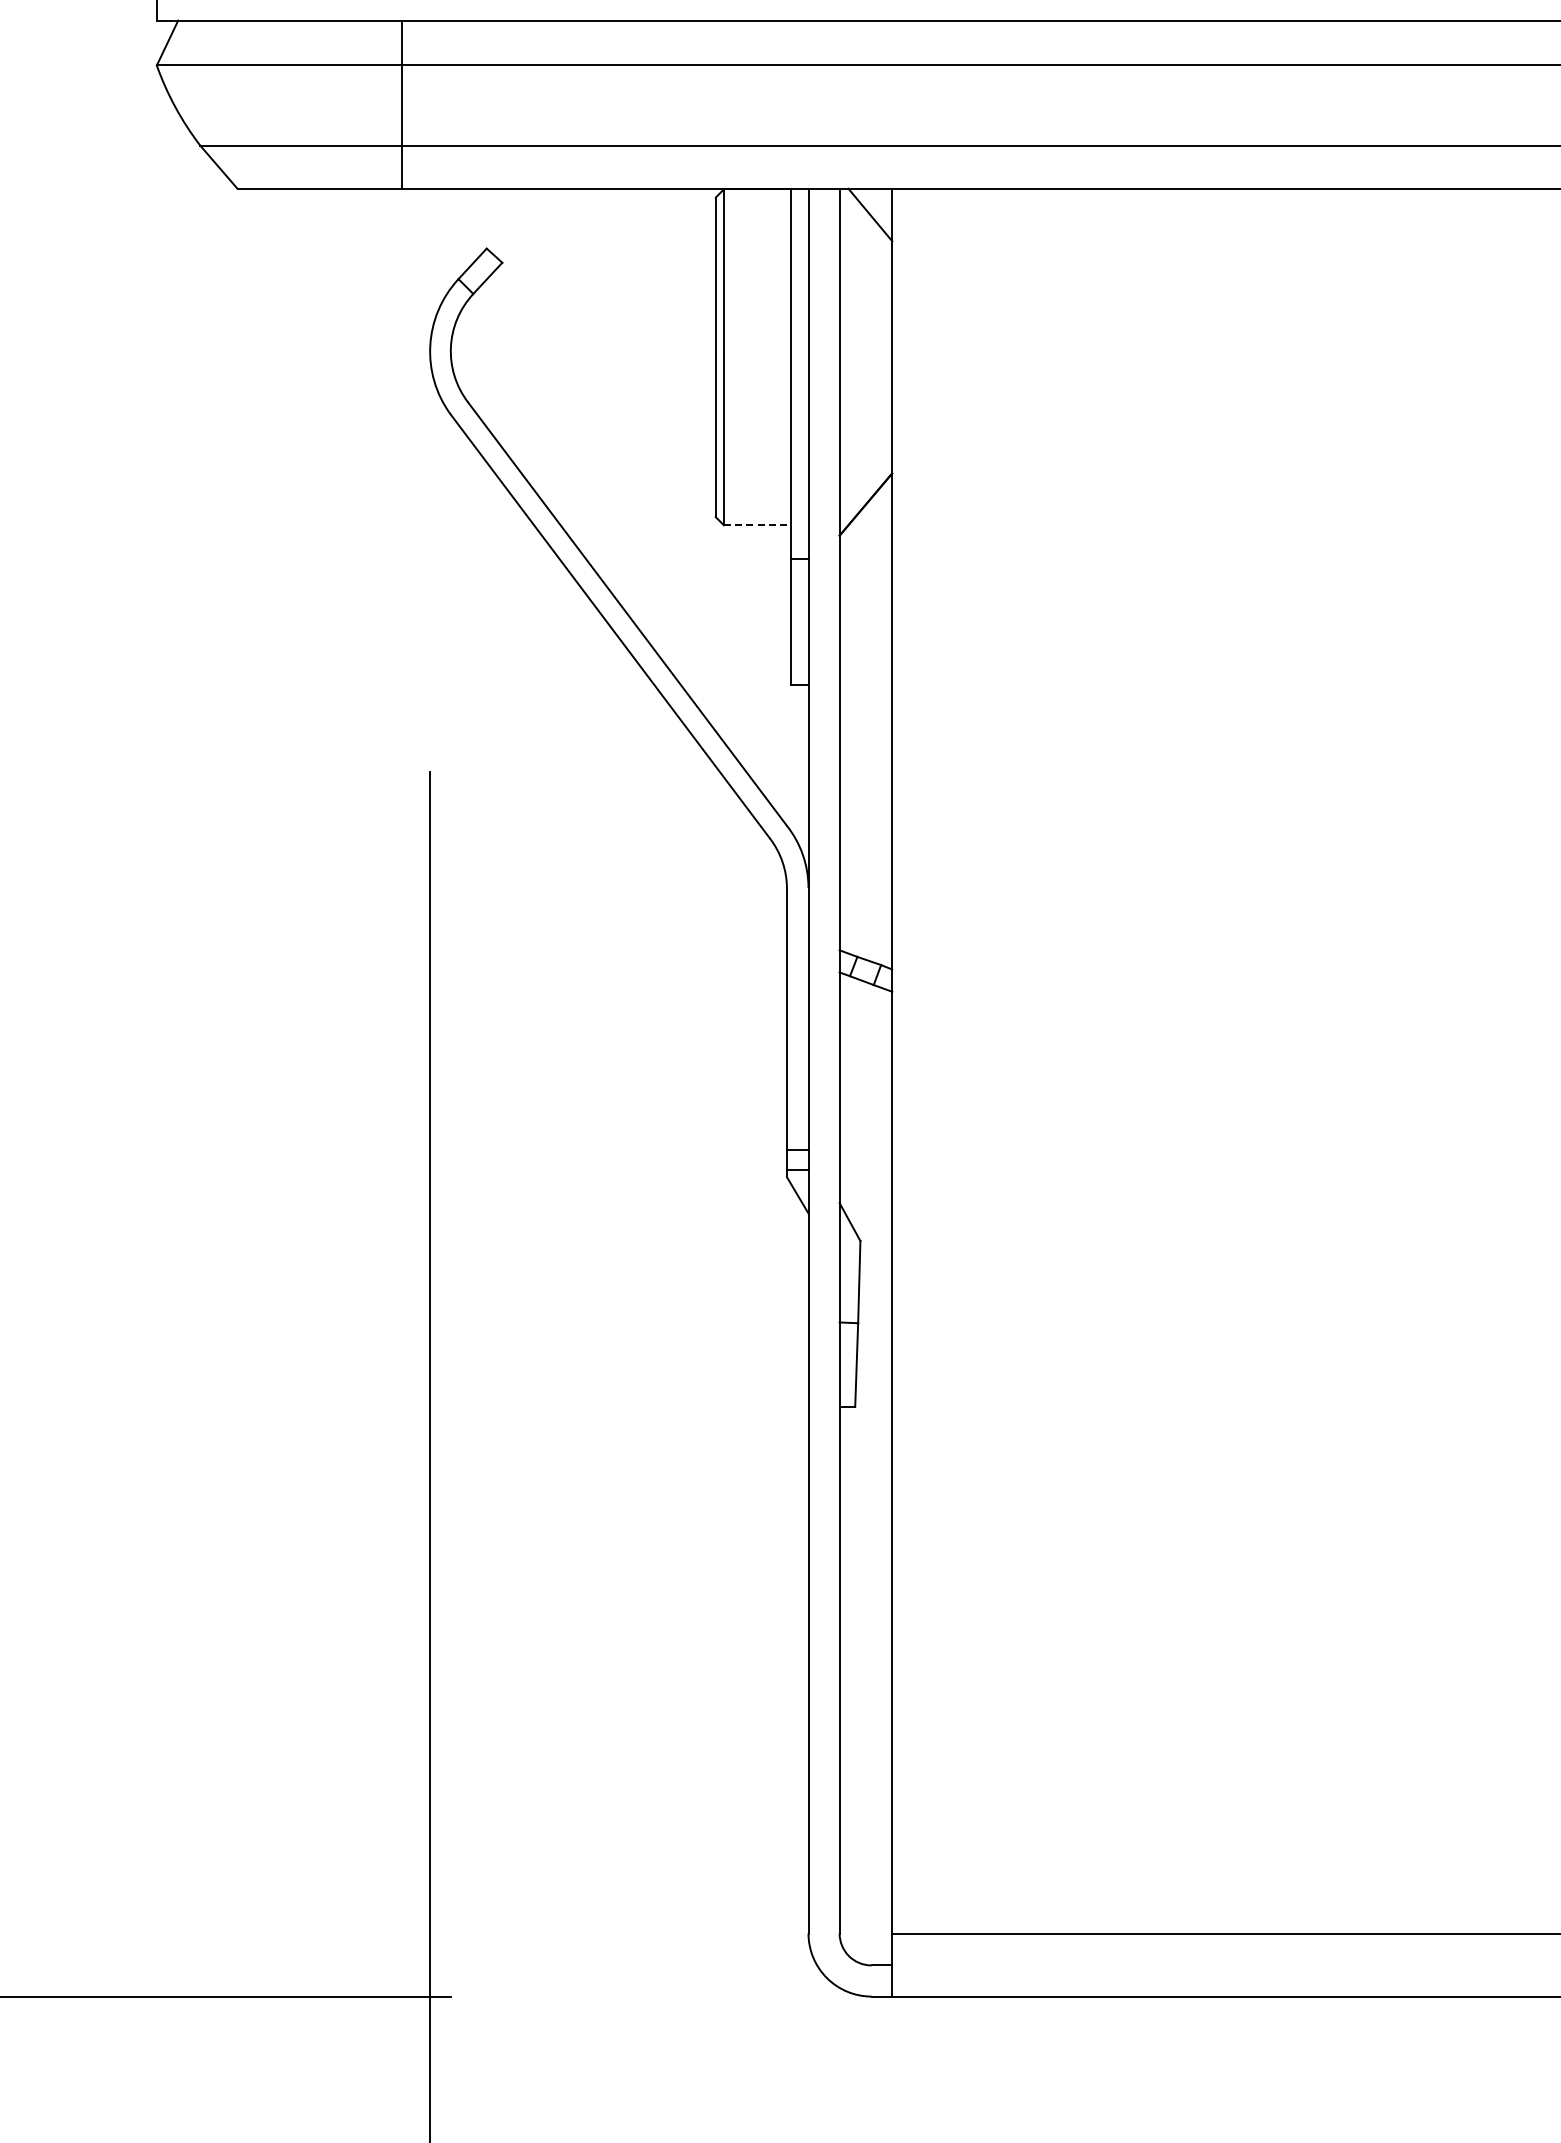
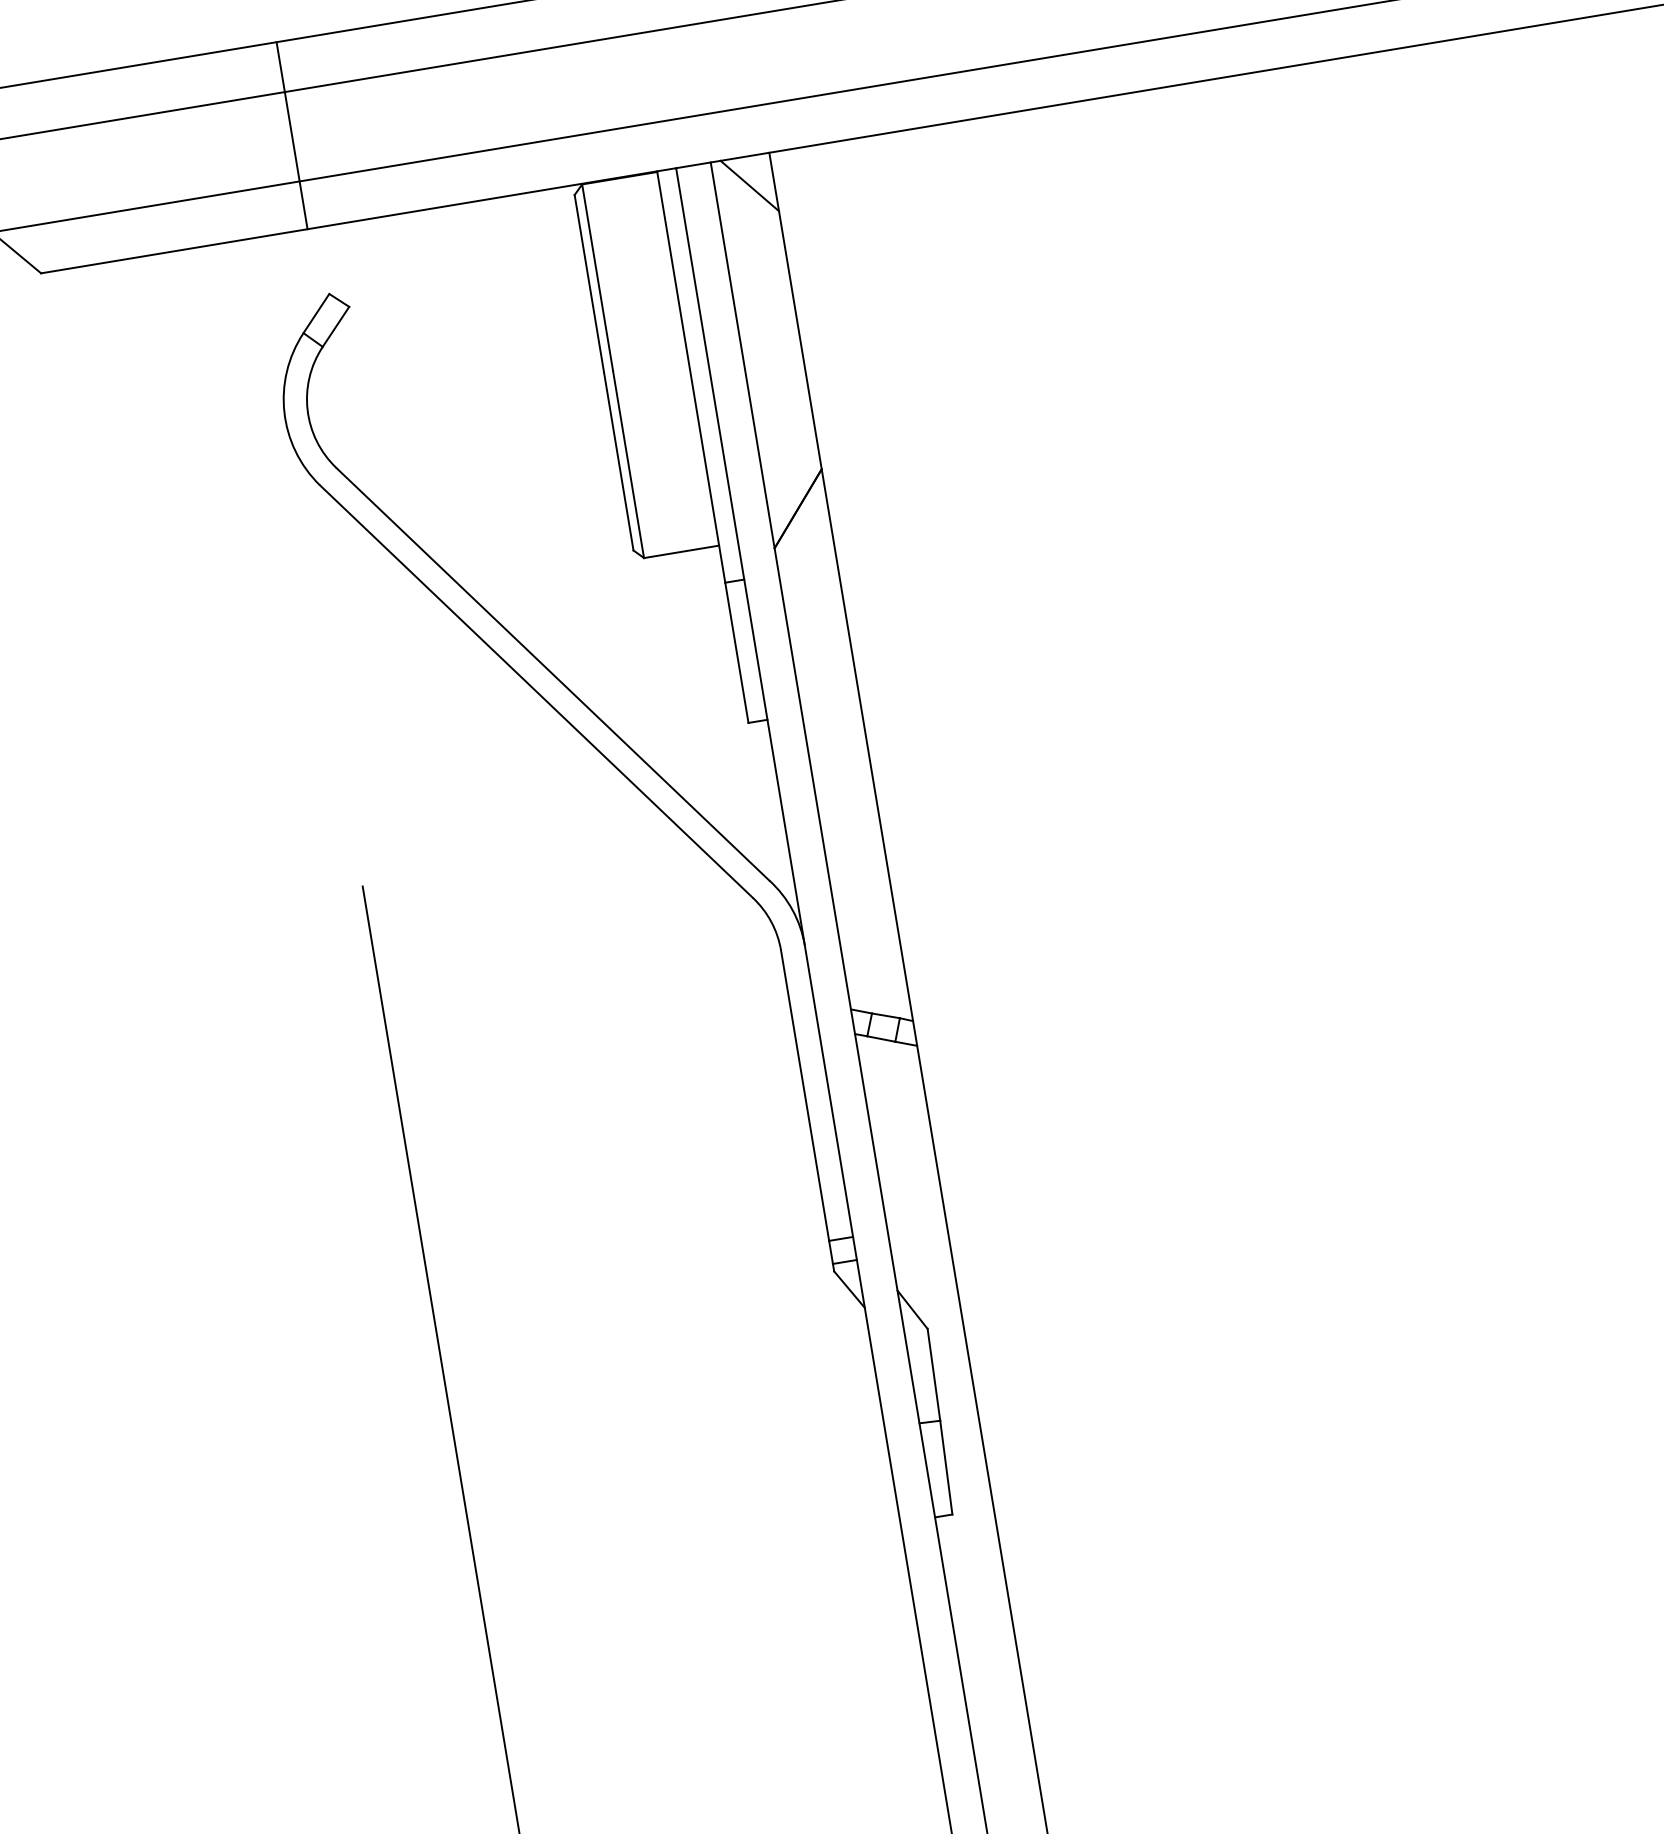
line: (402, 104) -> (292, 135), moved
line: (757, 525) -> (681, 552), dashed -> solid

